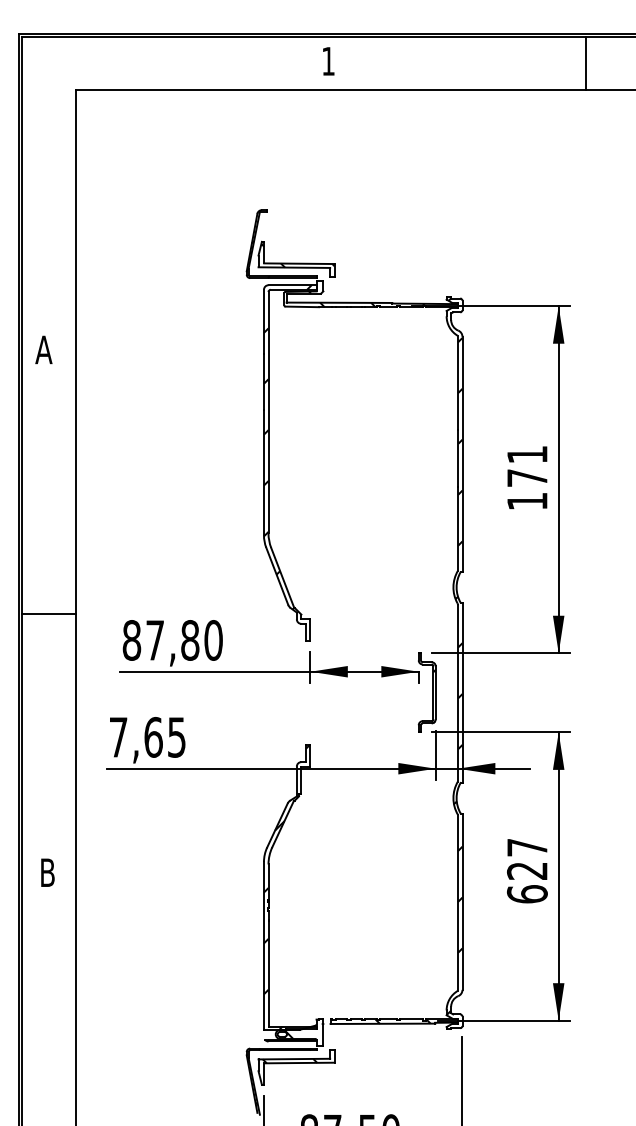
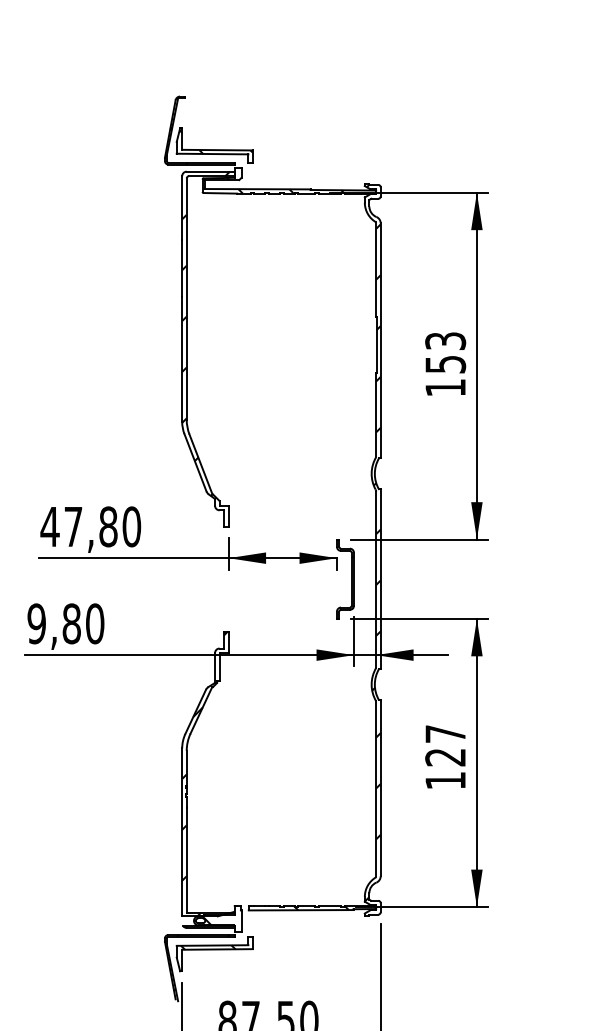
text: (526, 466) -> (444, 352), 171 -> 153
text: (131, 640) -> (49, 526), 87,80 -> 47,80
text: (147, 737) -> (65, 623), 7,65 -> 9,80
text: (526, 894) -> (444, 780), 627 -> 127

